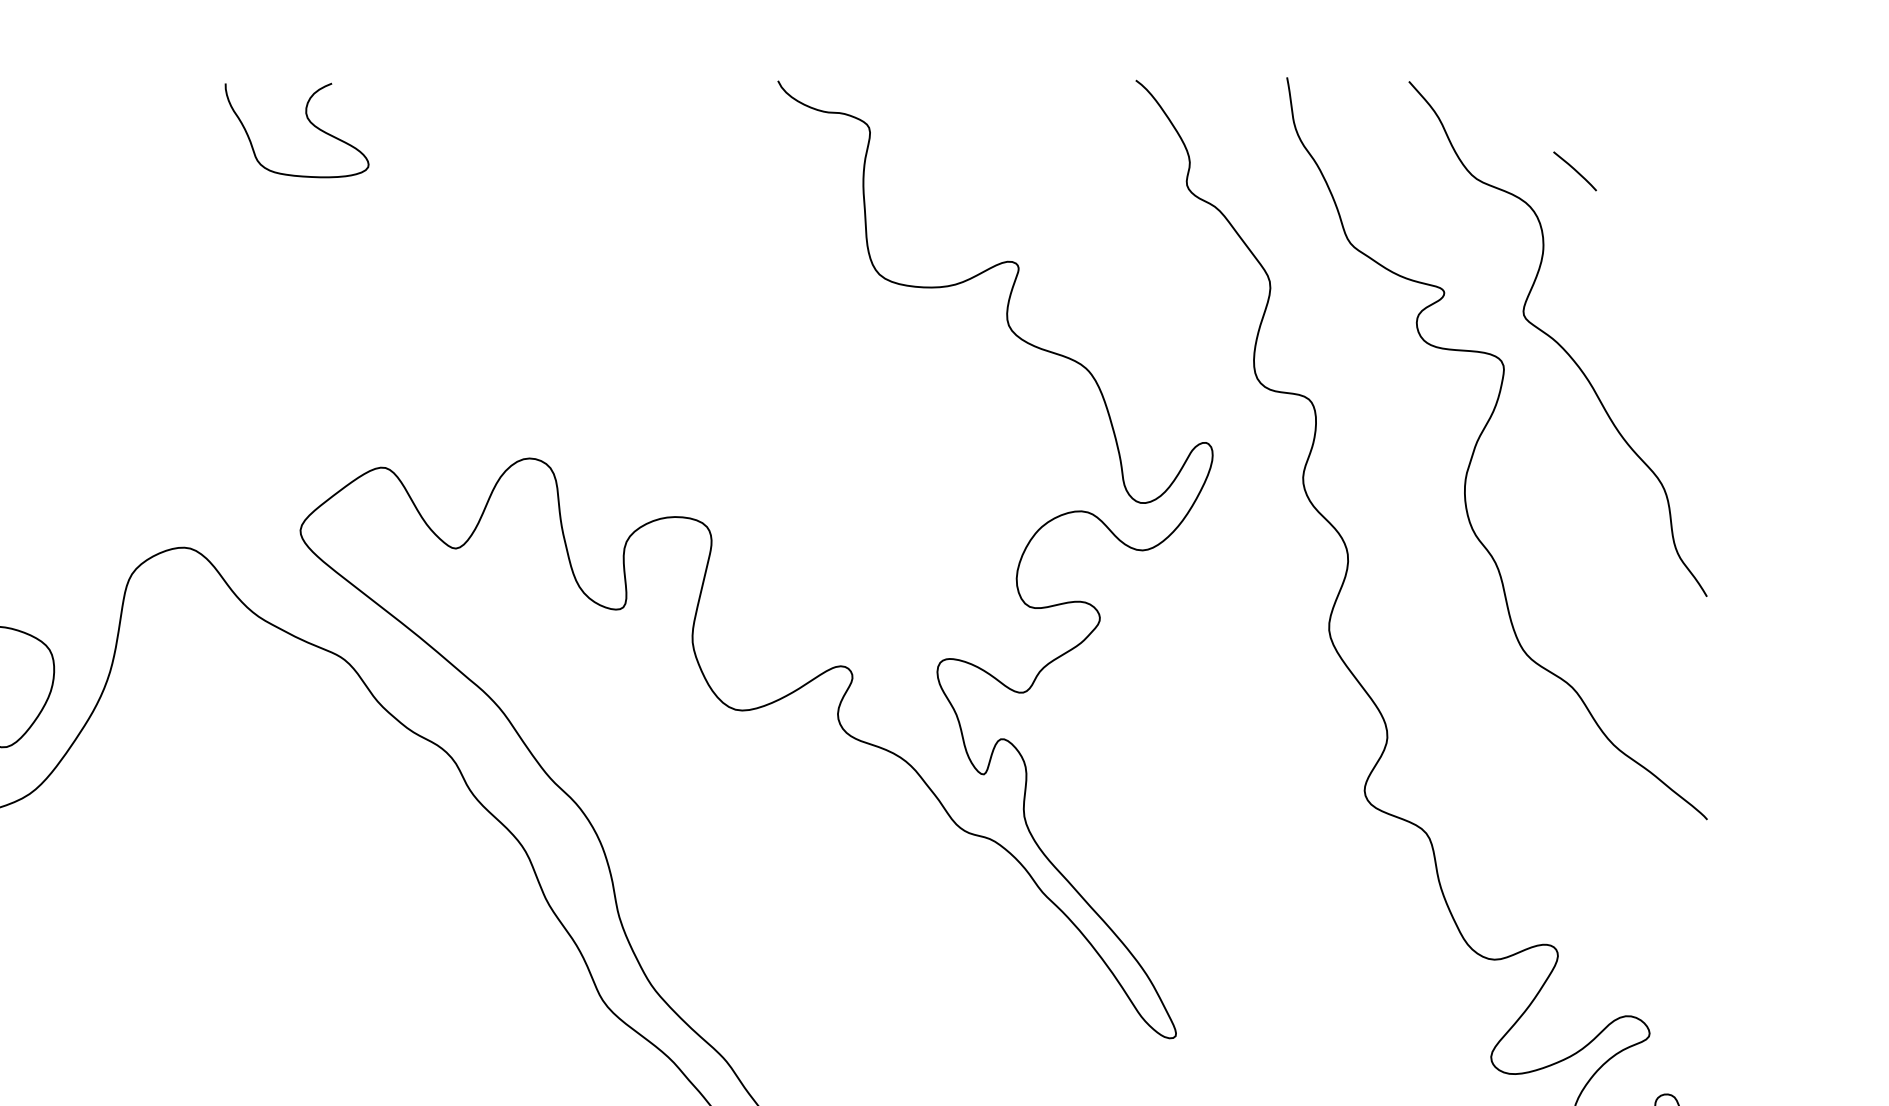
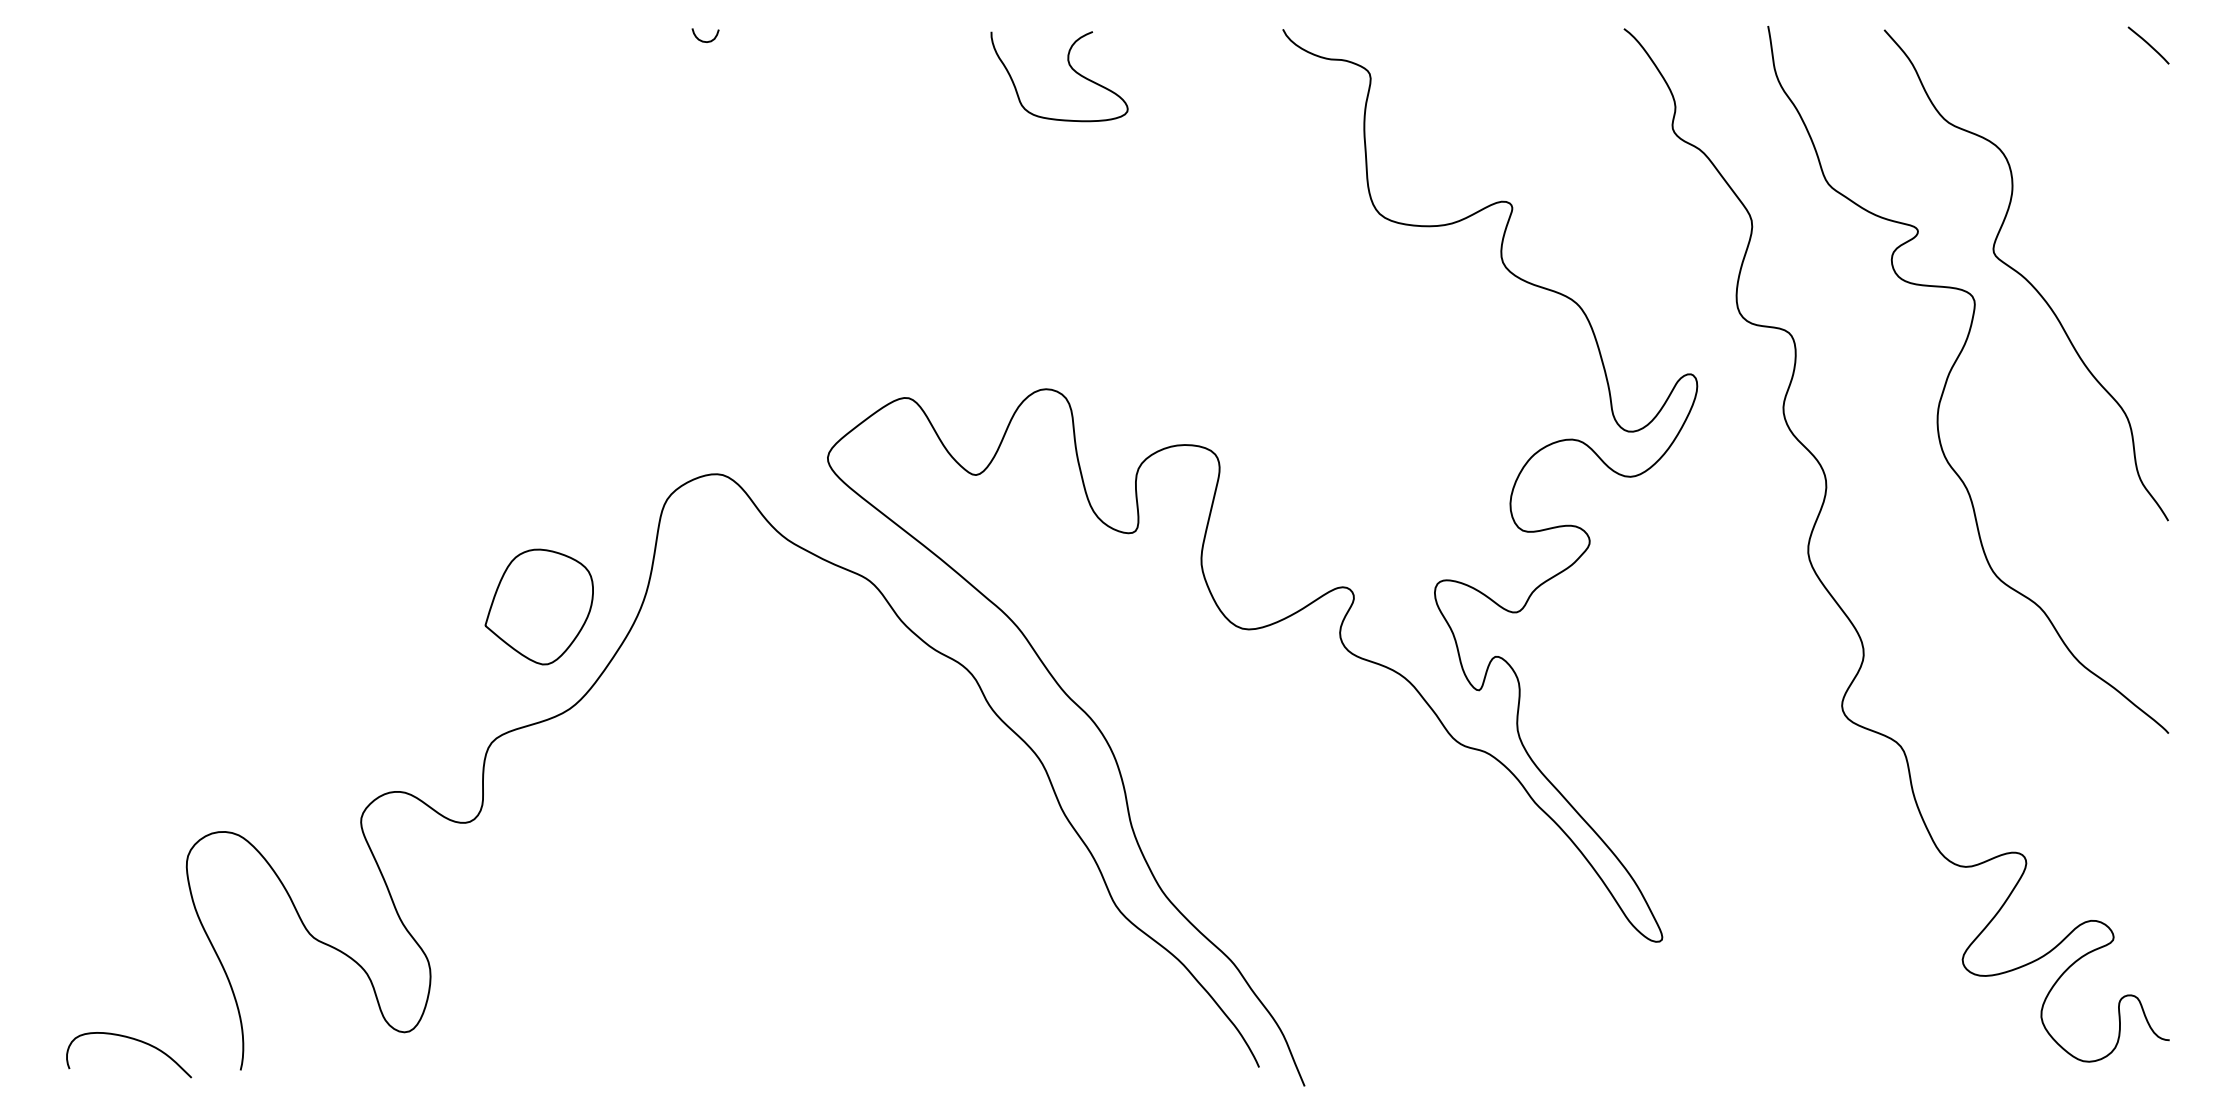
curve: (170, 92) -> (703, 40), added
curve: (309, 123) -> (1071, 69), moved
line: (1574, 171) -> (2148, 45), moved

